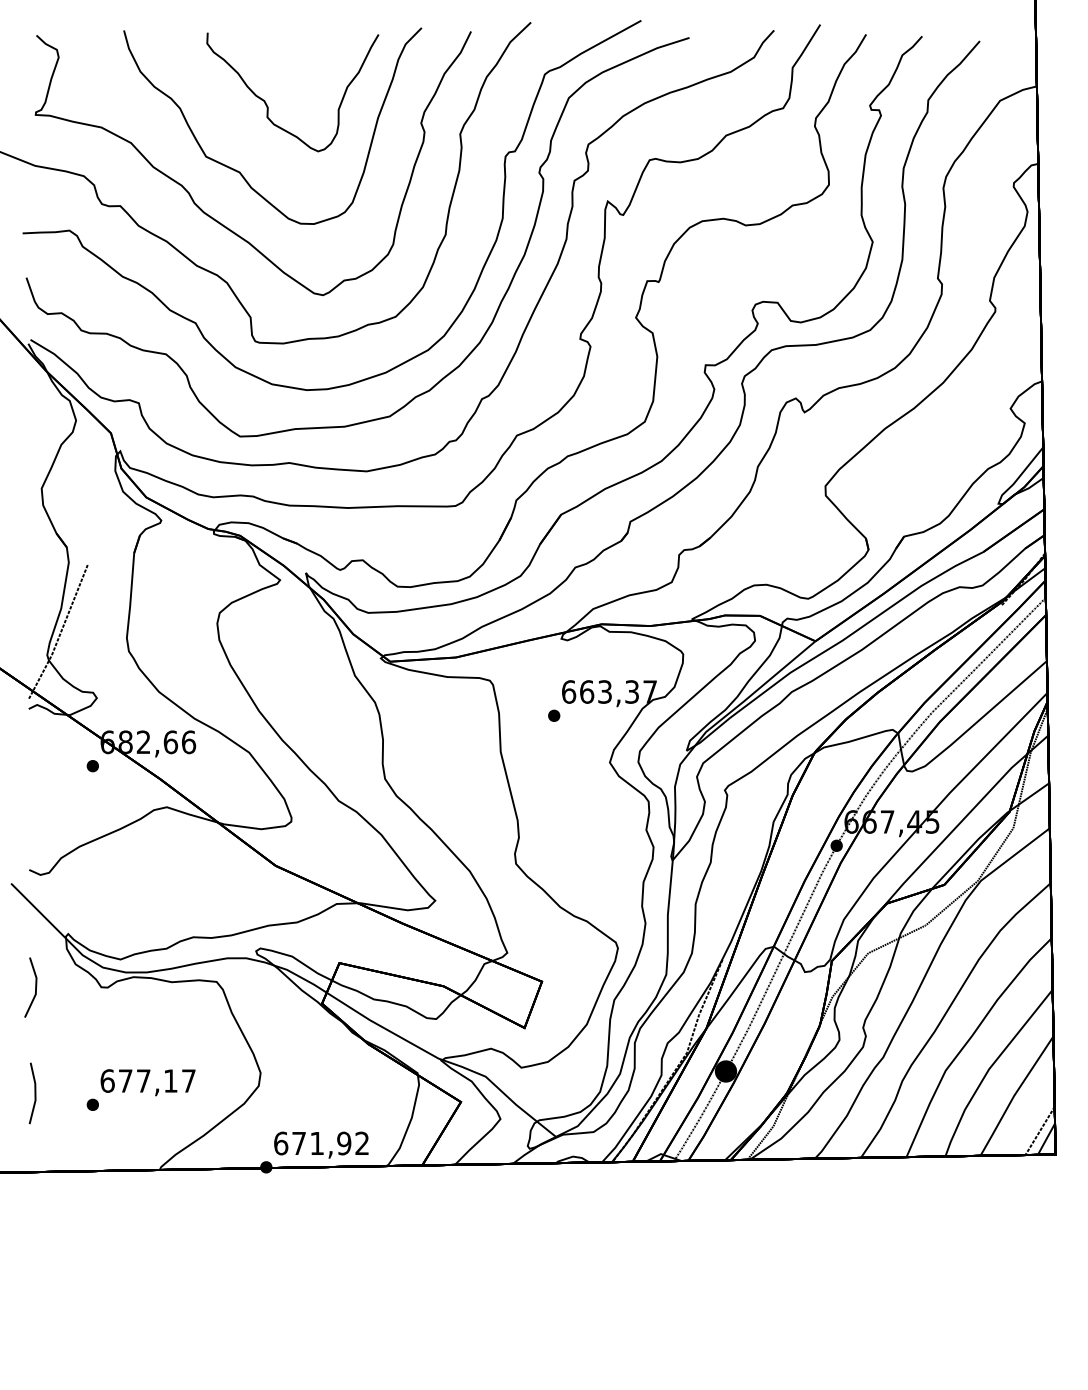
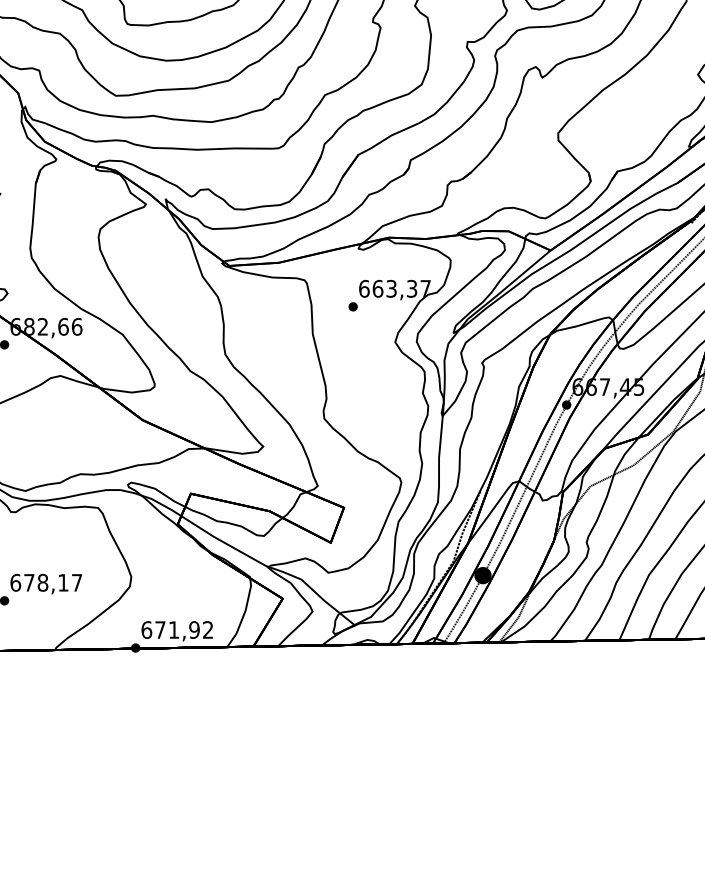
text: (143, 1080) -> (42, 582), 677,17 -> 678,17

